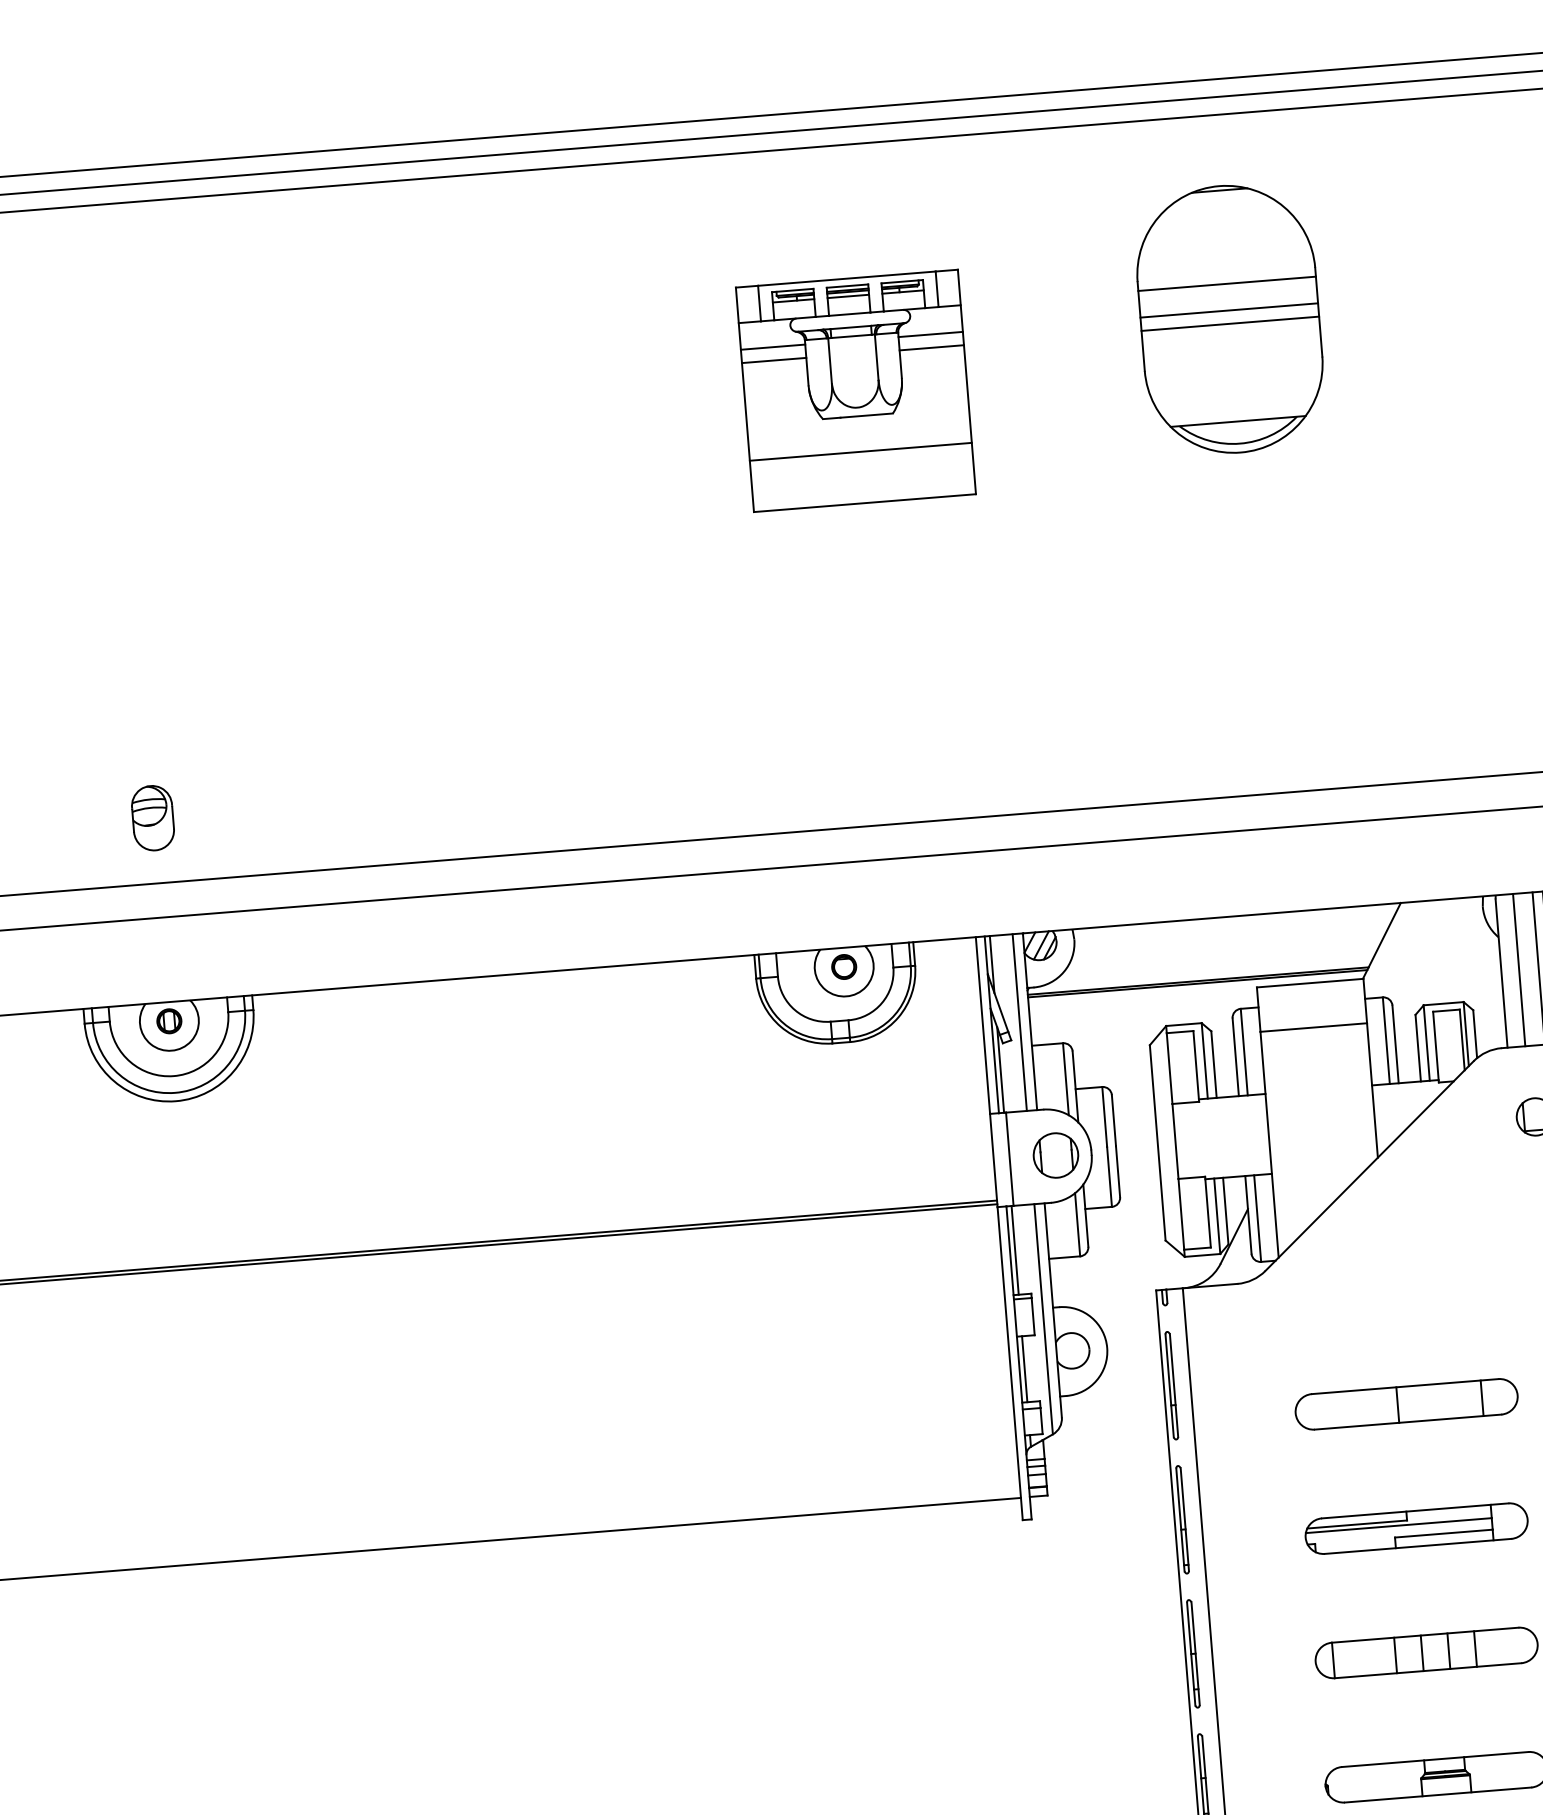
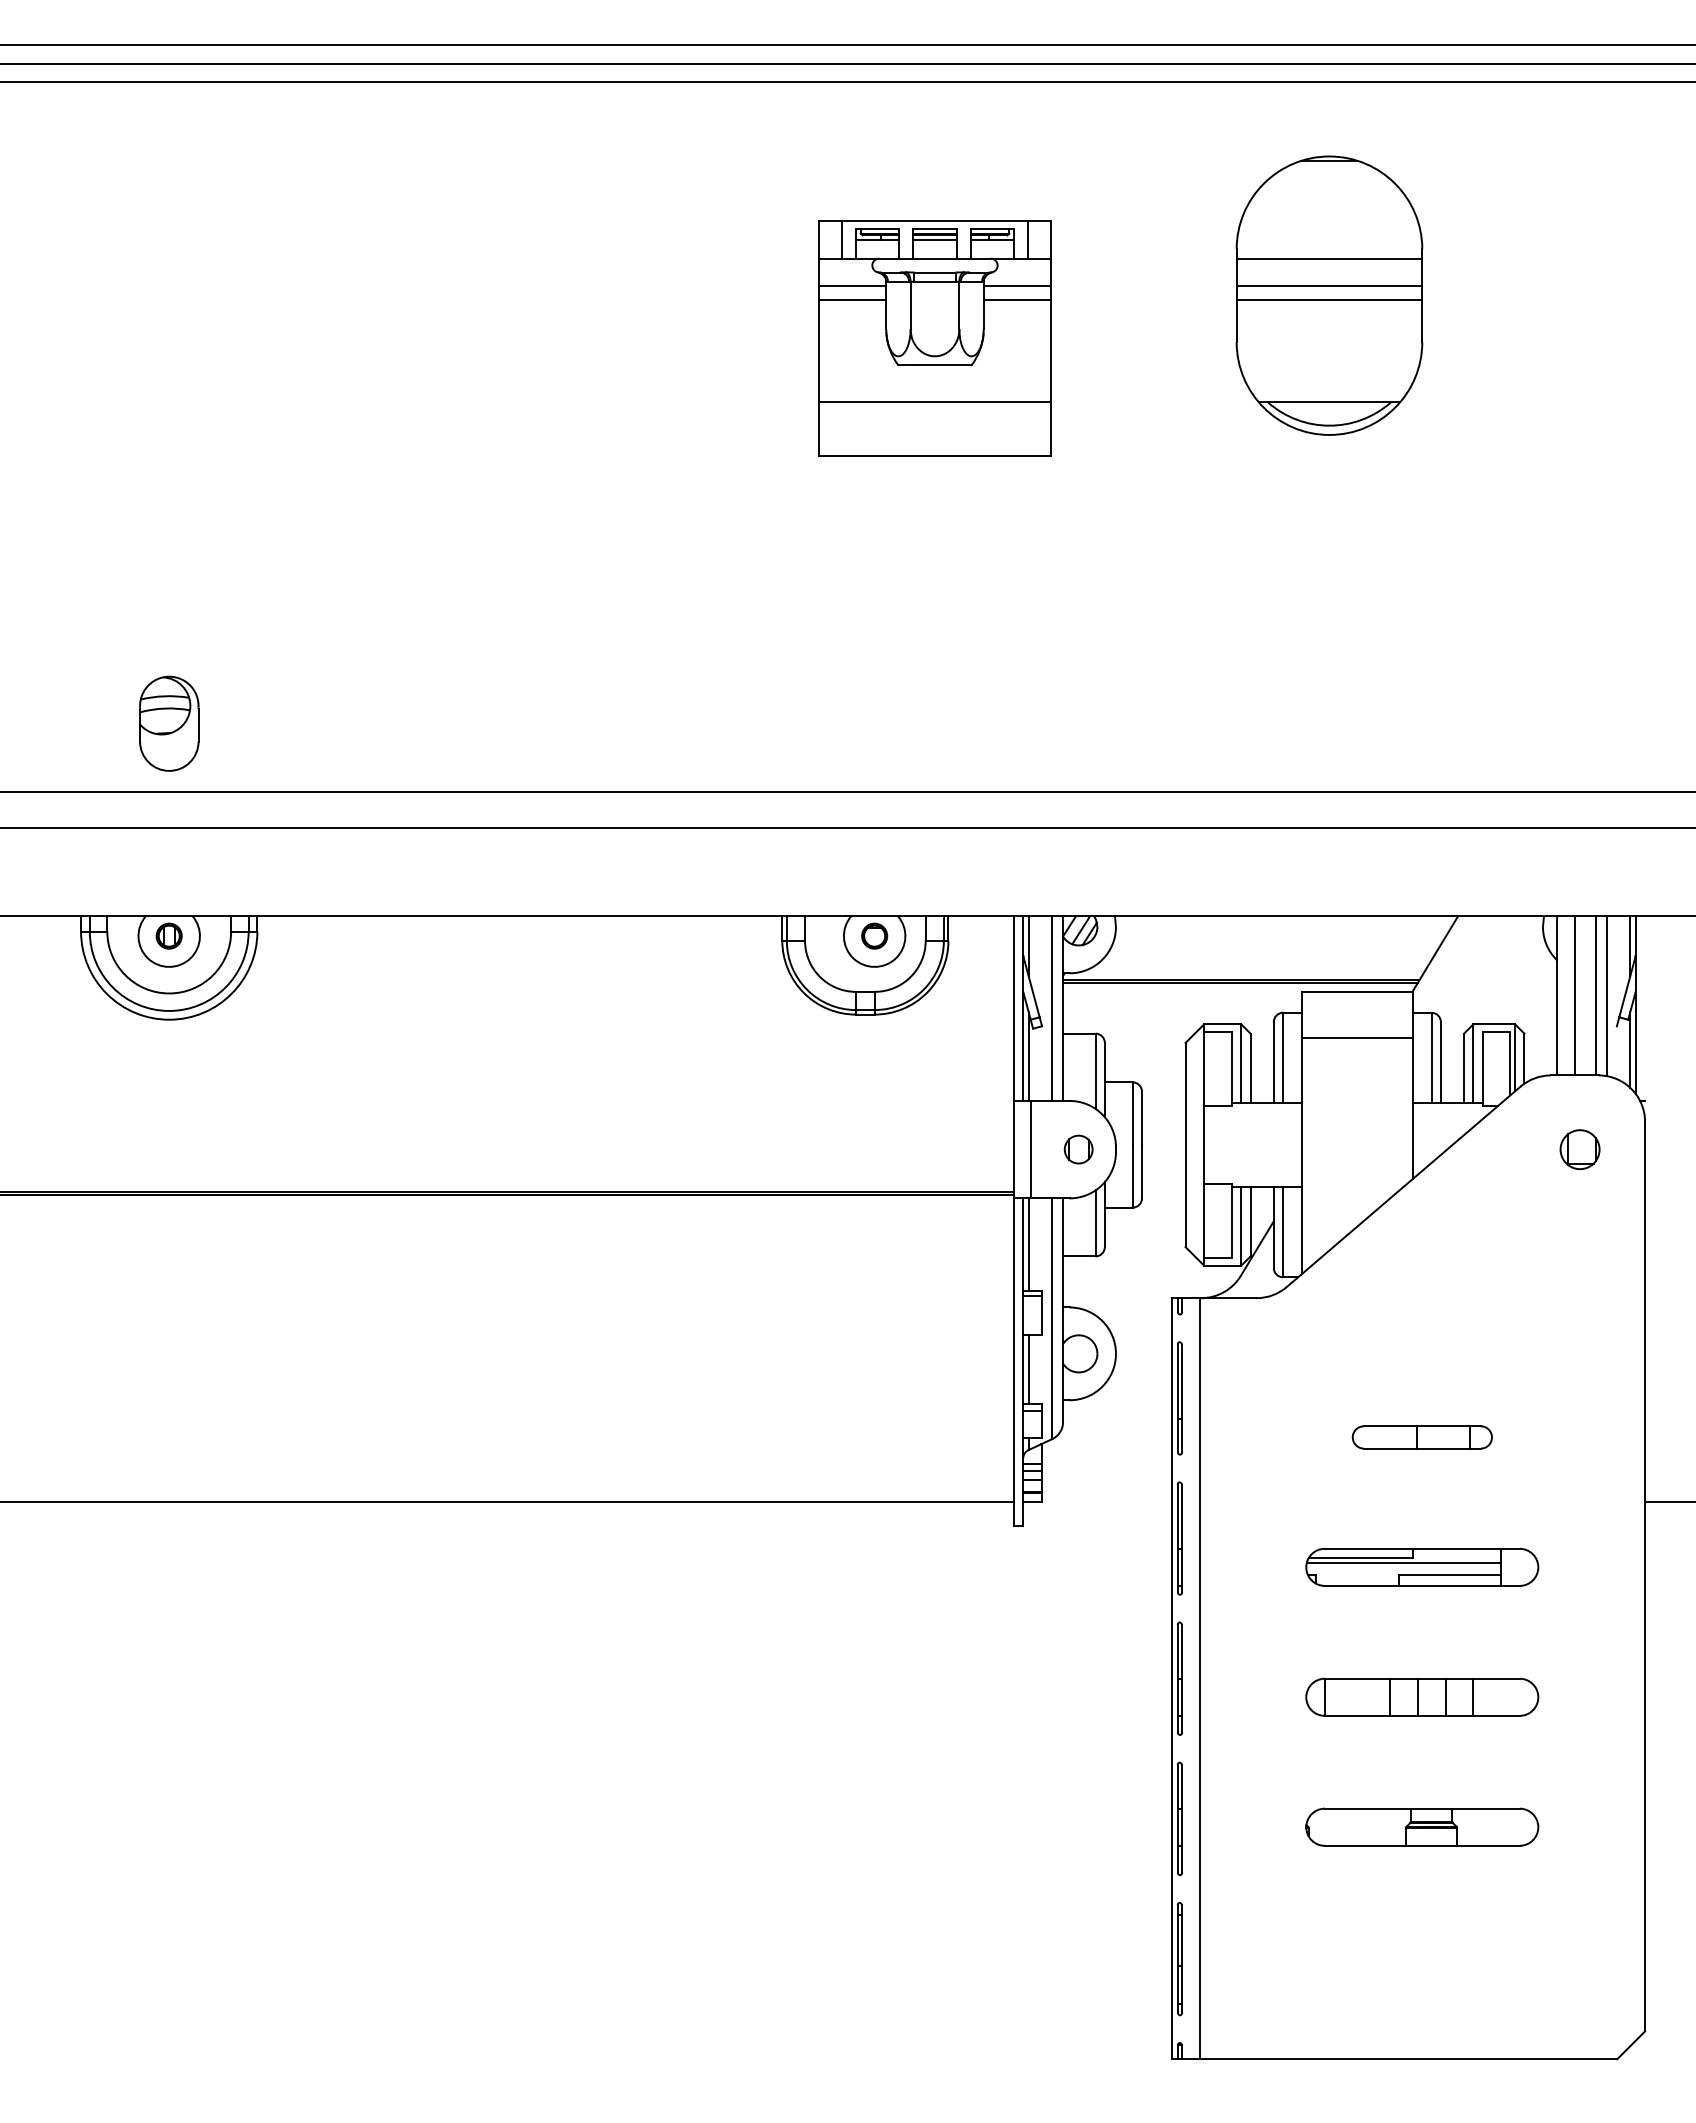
part: (152, 817) -> (168, 723), size x1.4
part: (1055, 1155) -> (1078, 1149), size x0.6
part: (1406, 1404) -> (1422, 1437), size x0.6

